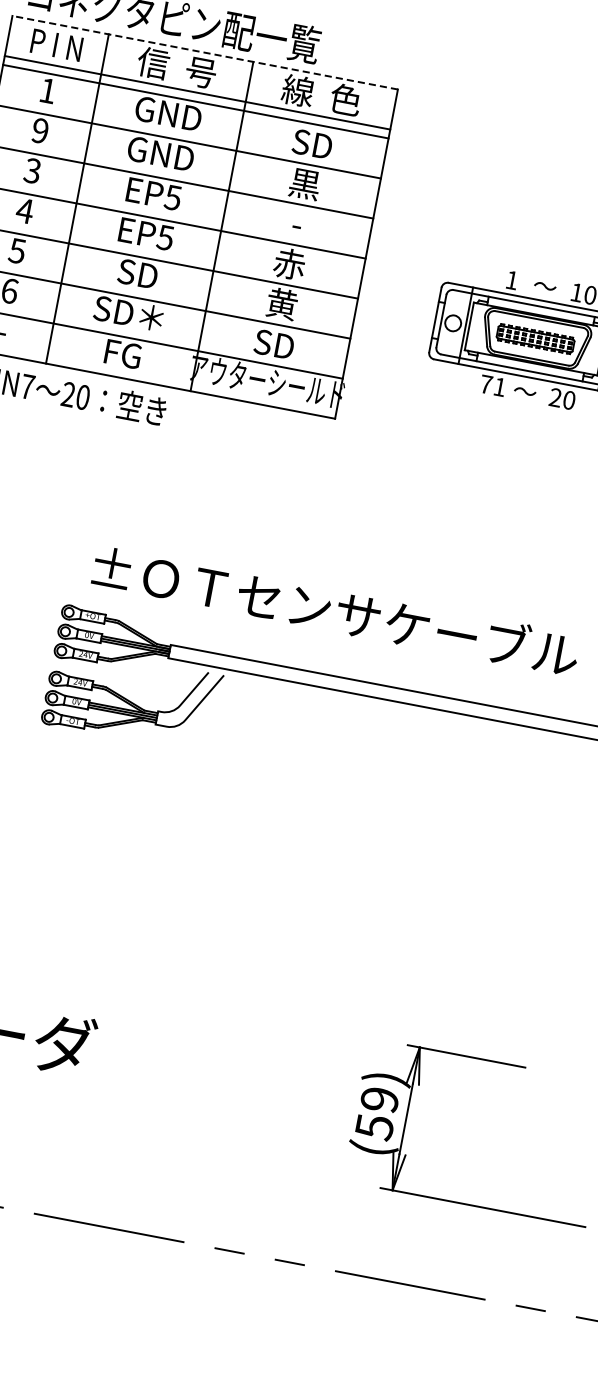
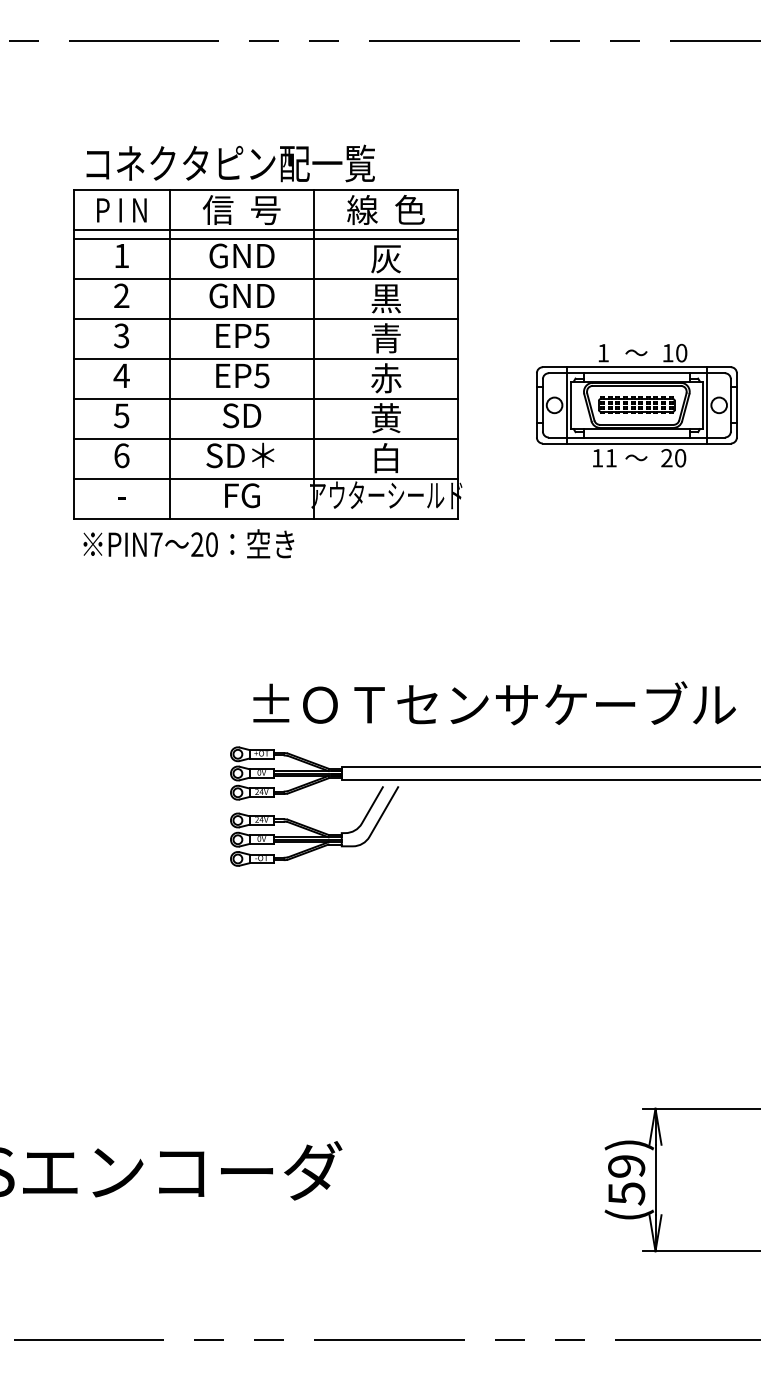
line: (204, 52) -> (265, 190), dashed -> solid
text: (39, 131) -> (121, 296), 9 -> 2
text: (312, 145) -> (386, 259), SD -> 灰
text: (296, 224) -> (385, 338), - -> 青
text: (274, 344) -> (386, 458), SD -> 白
text: (486, 384) -> (597, 458), 71 -> 11

